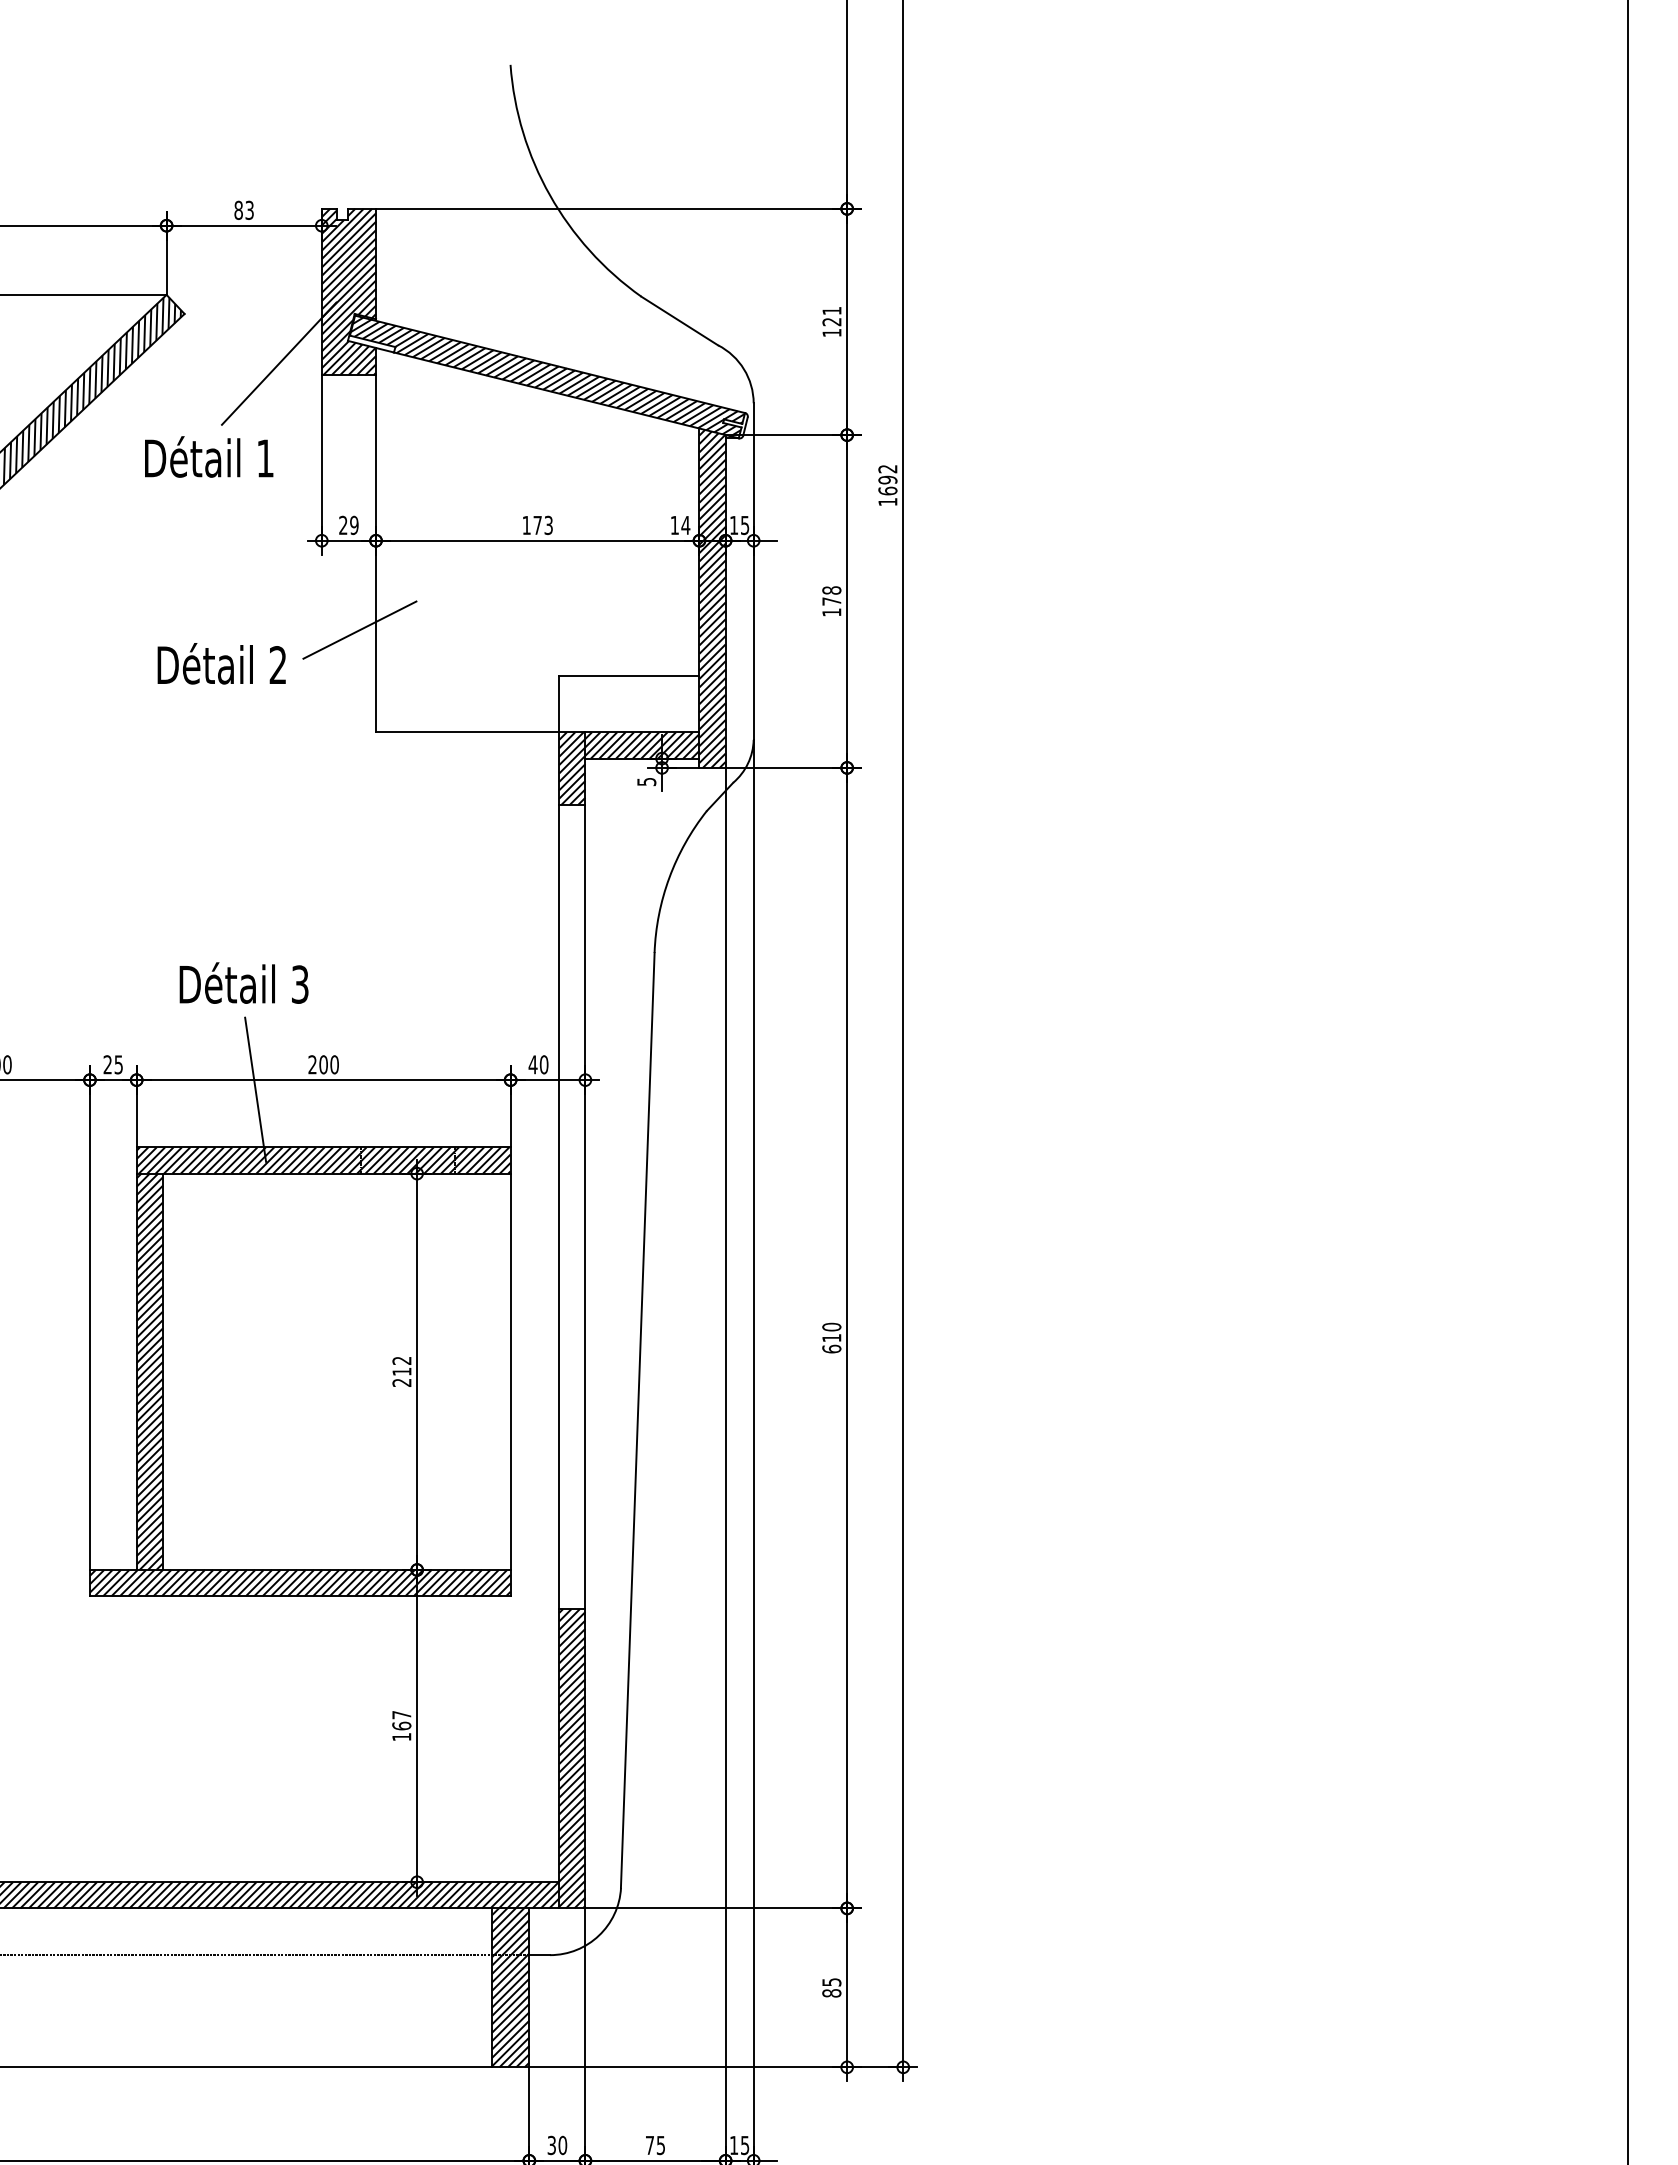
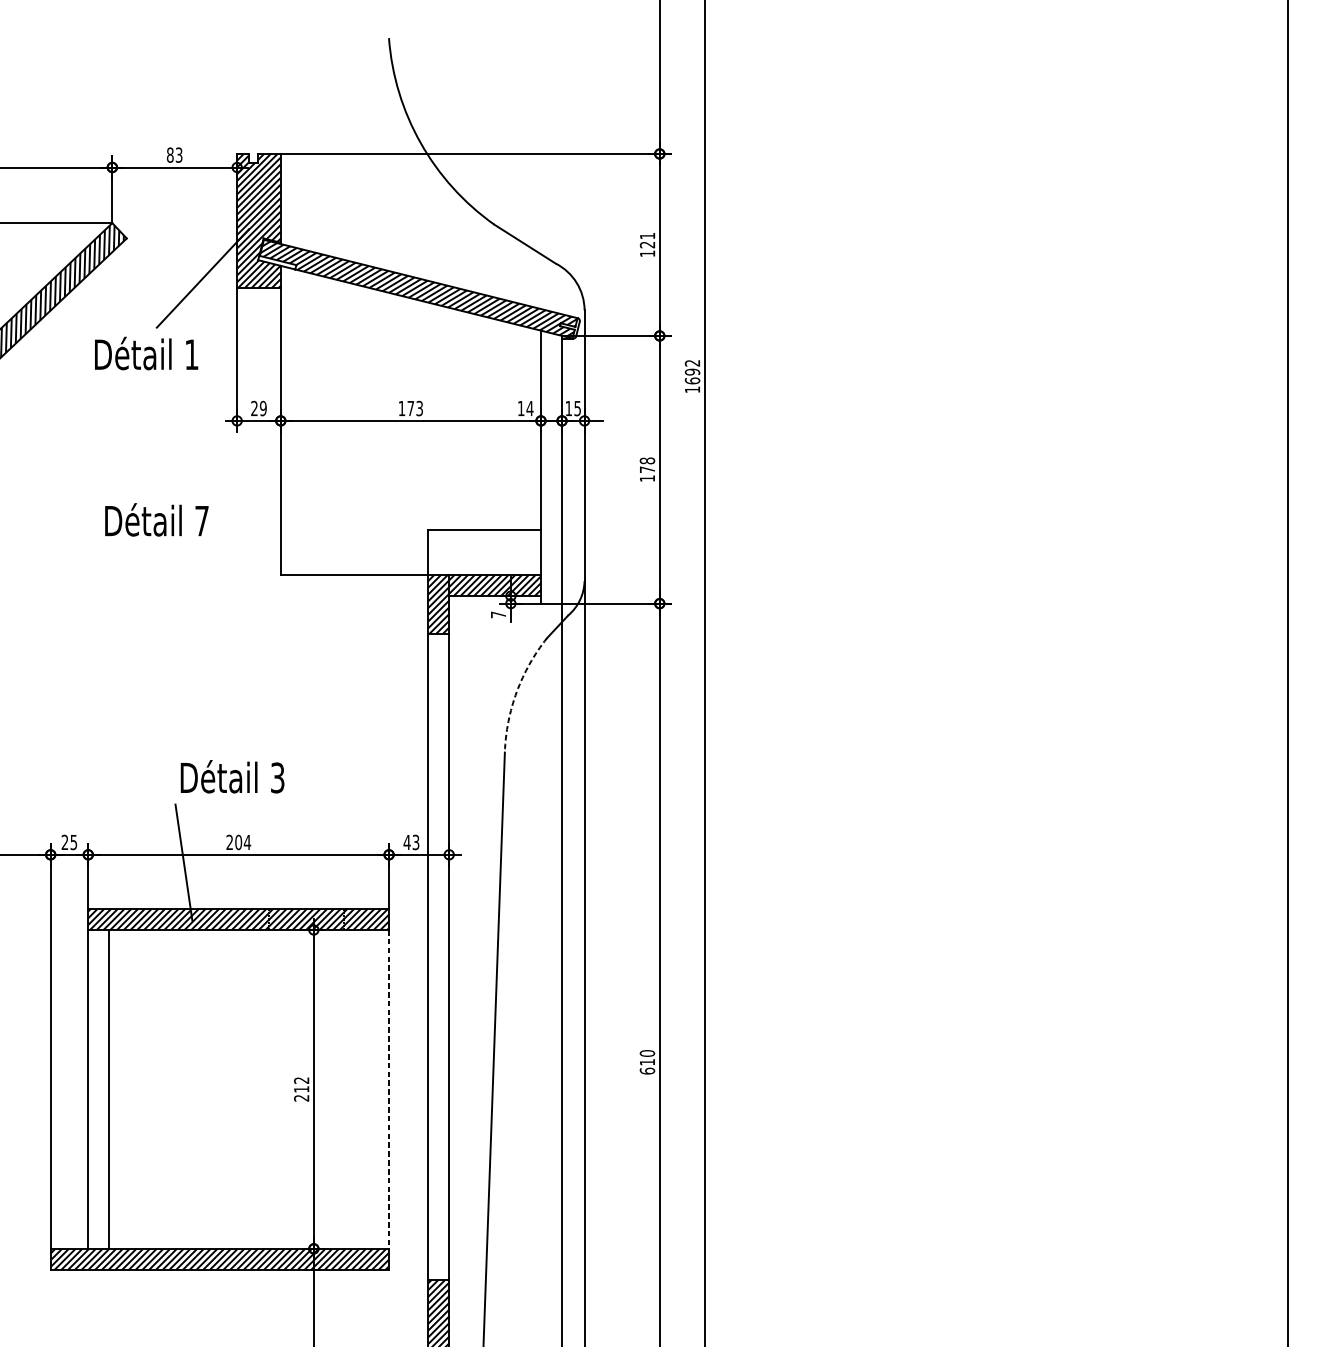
hatch: (712, 598) -> (551, 467), removed
line: (359, 629) -> (267, 492), removed
text: (277, 664) -> (201, 520), 2 -> 7
text: (646, 782) -> (498, 615), 5 -> 7
arc: (669, 877) -> (516, 691), solid -> dashed
text: (243, 982) -> (232, 776), moved
text: (334, 1064) -> (247, 842), 200 -> 204
text: (543, 1064) -> (415, 842), 40 -> 43
hatch: (149, 1371) -> (98, 1089), removed
line: (510, 1372) -> (388, 1089), solid -> dashed

